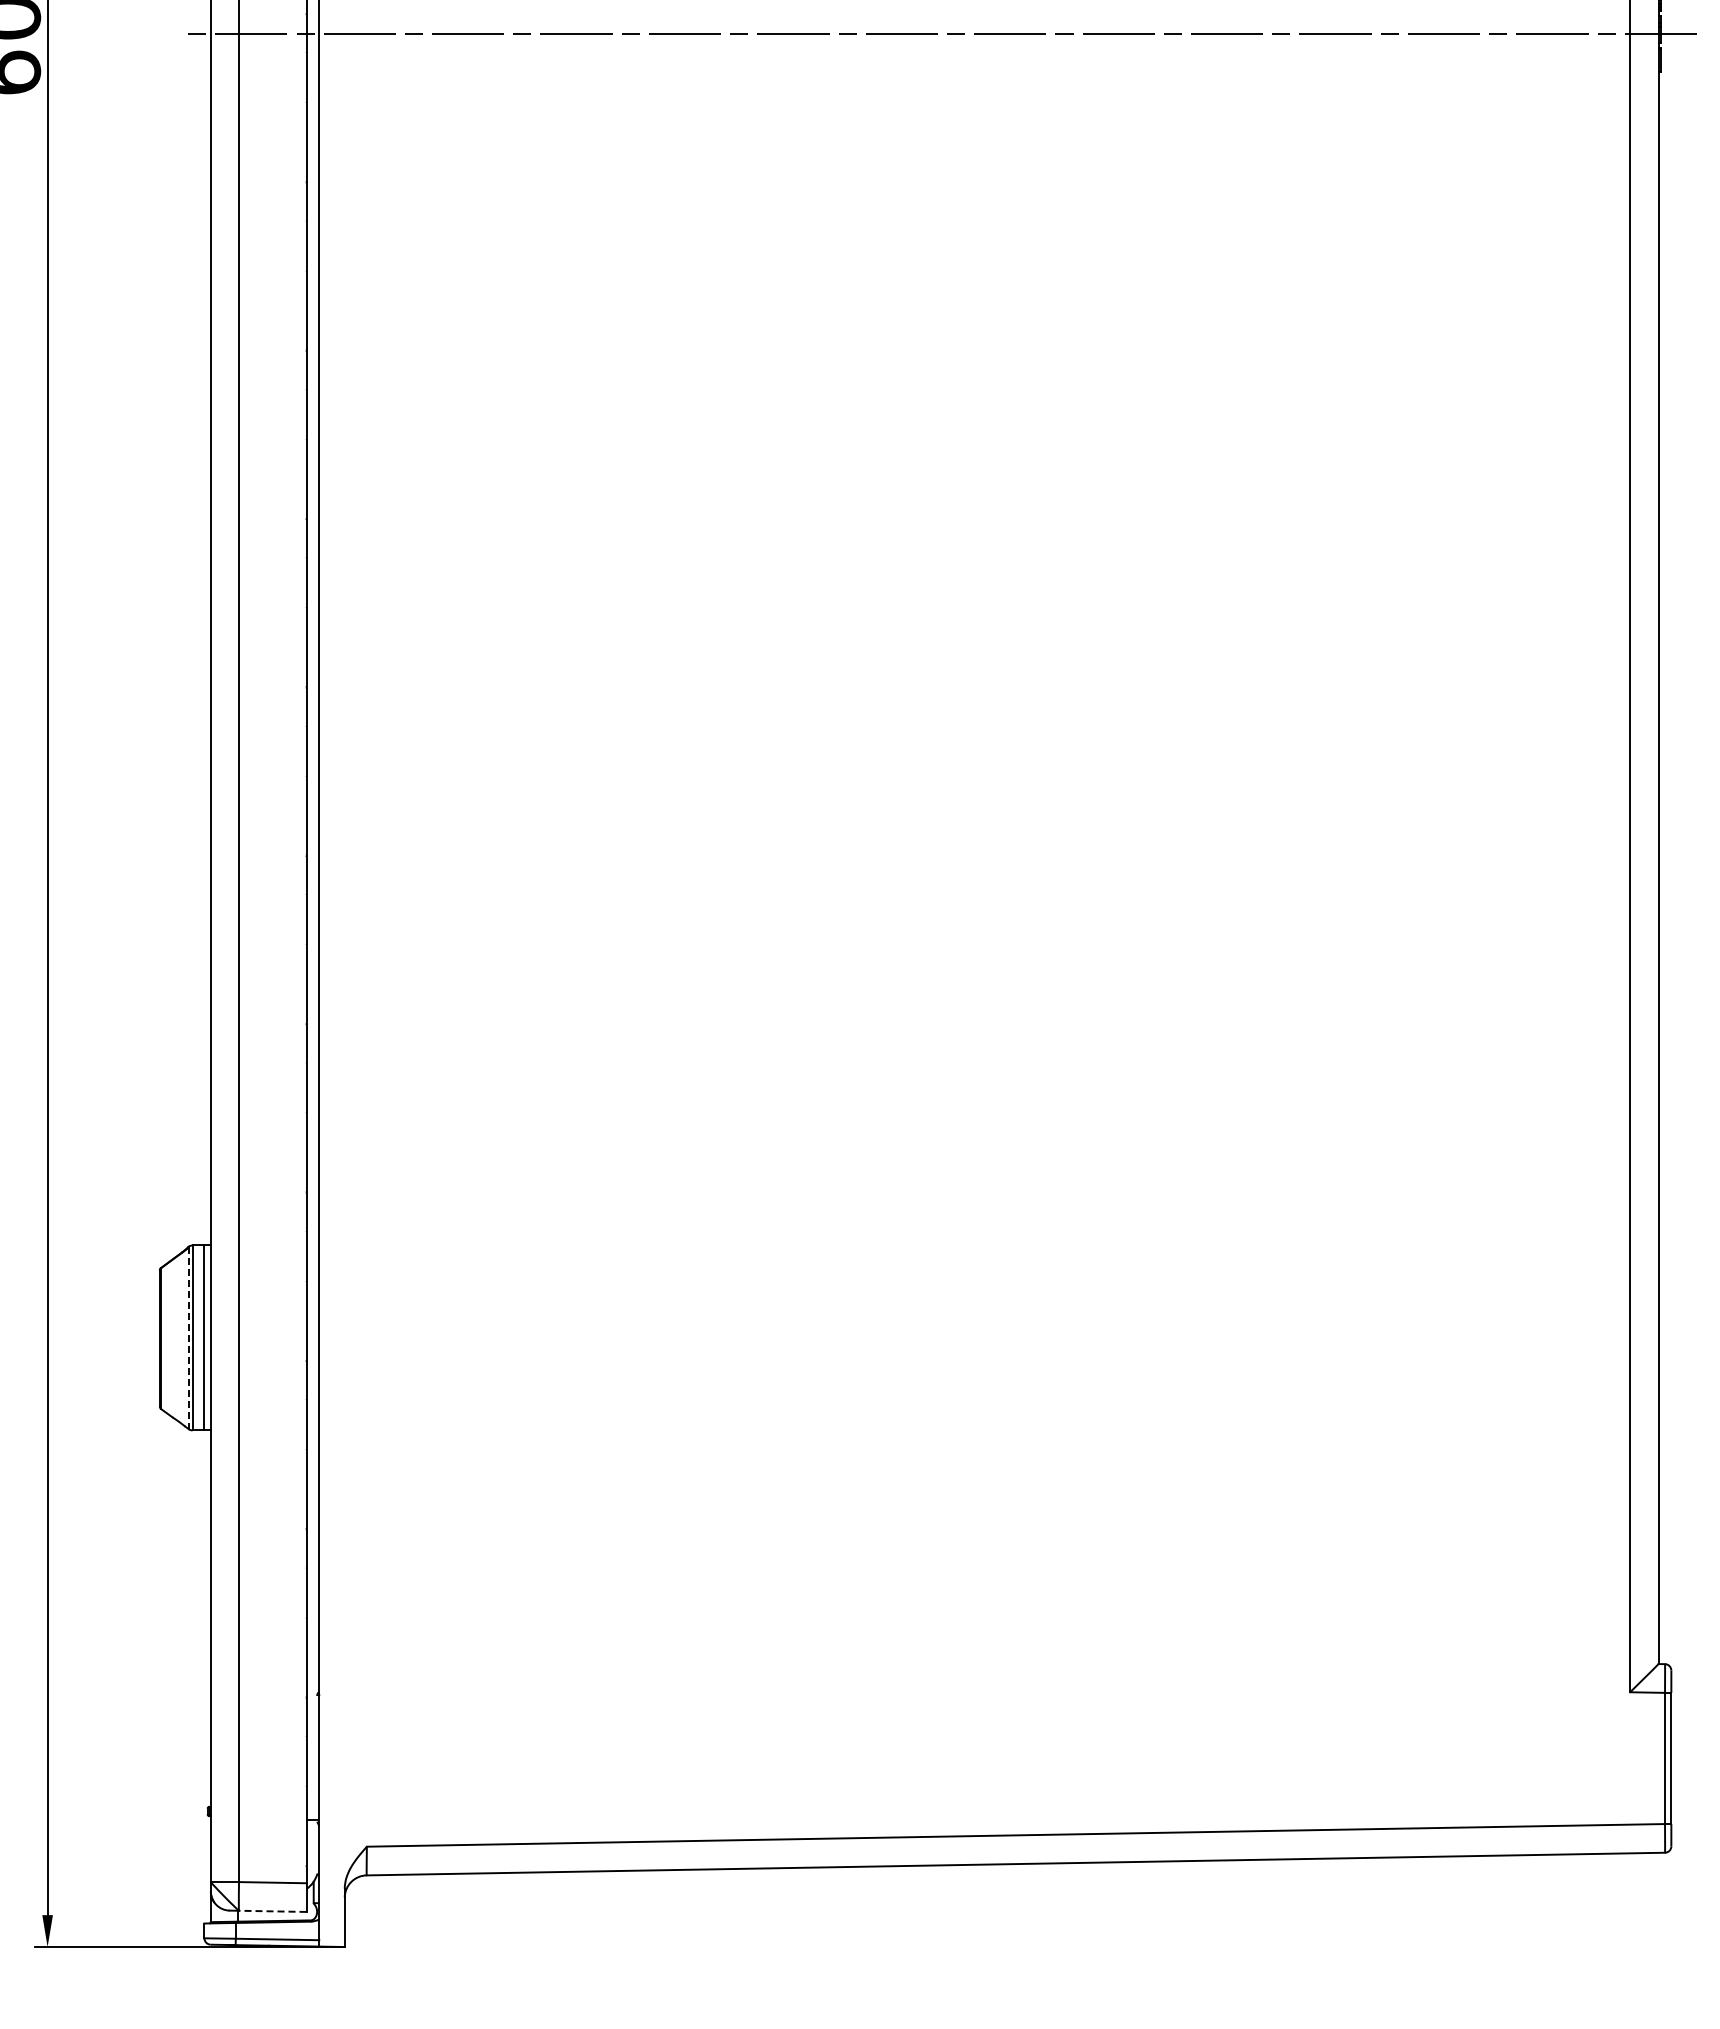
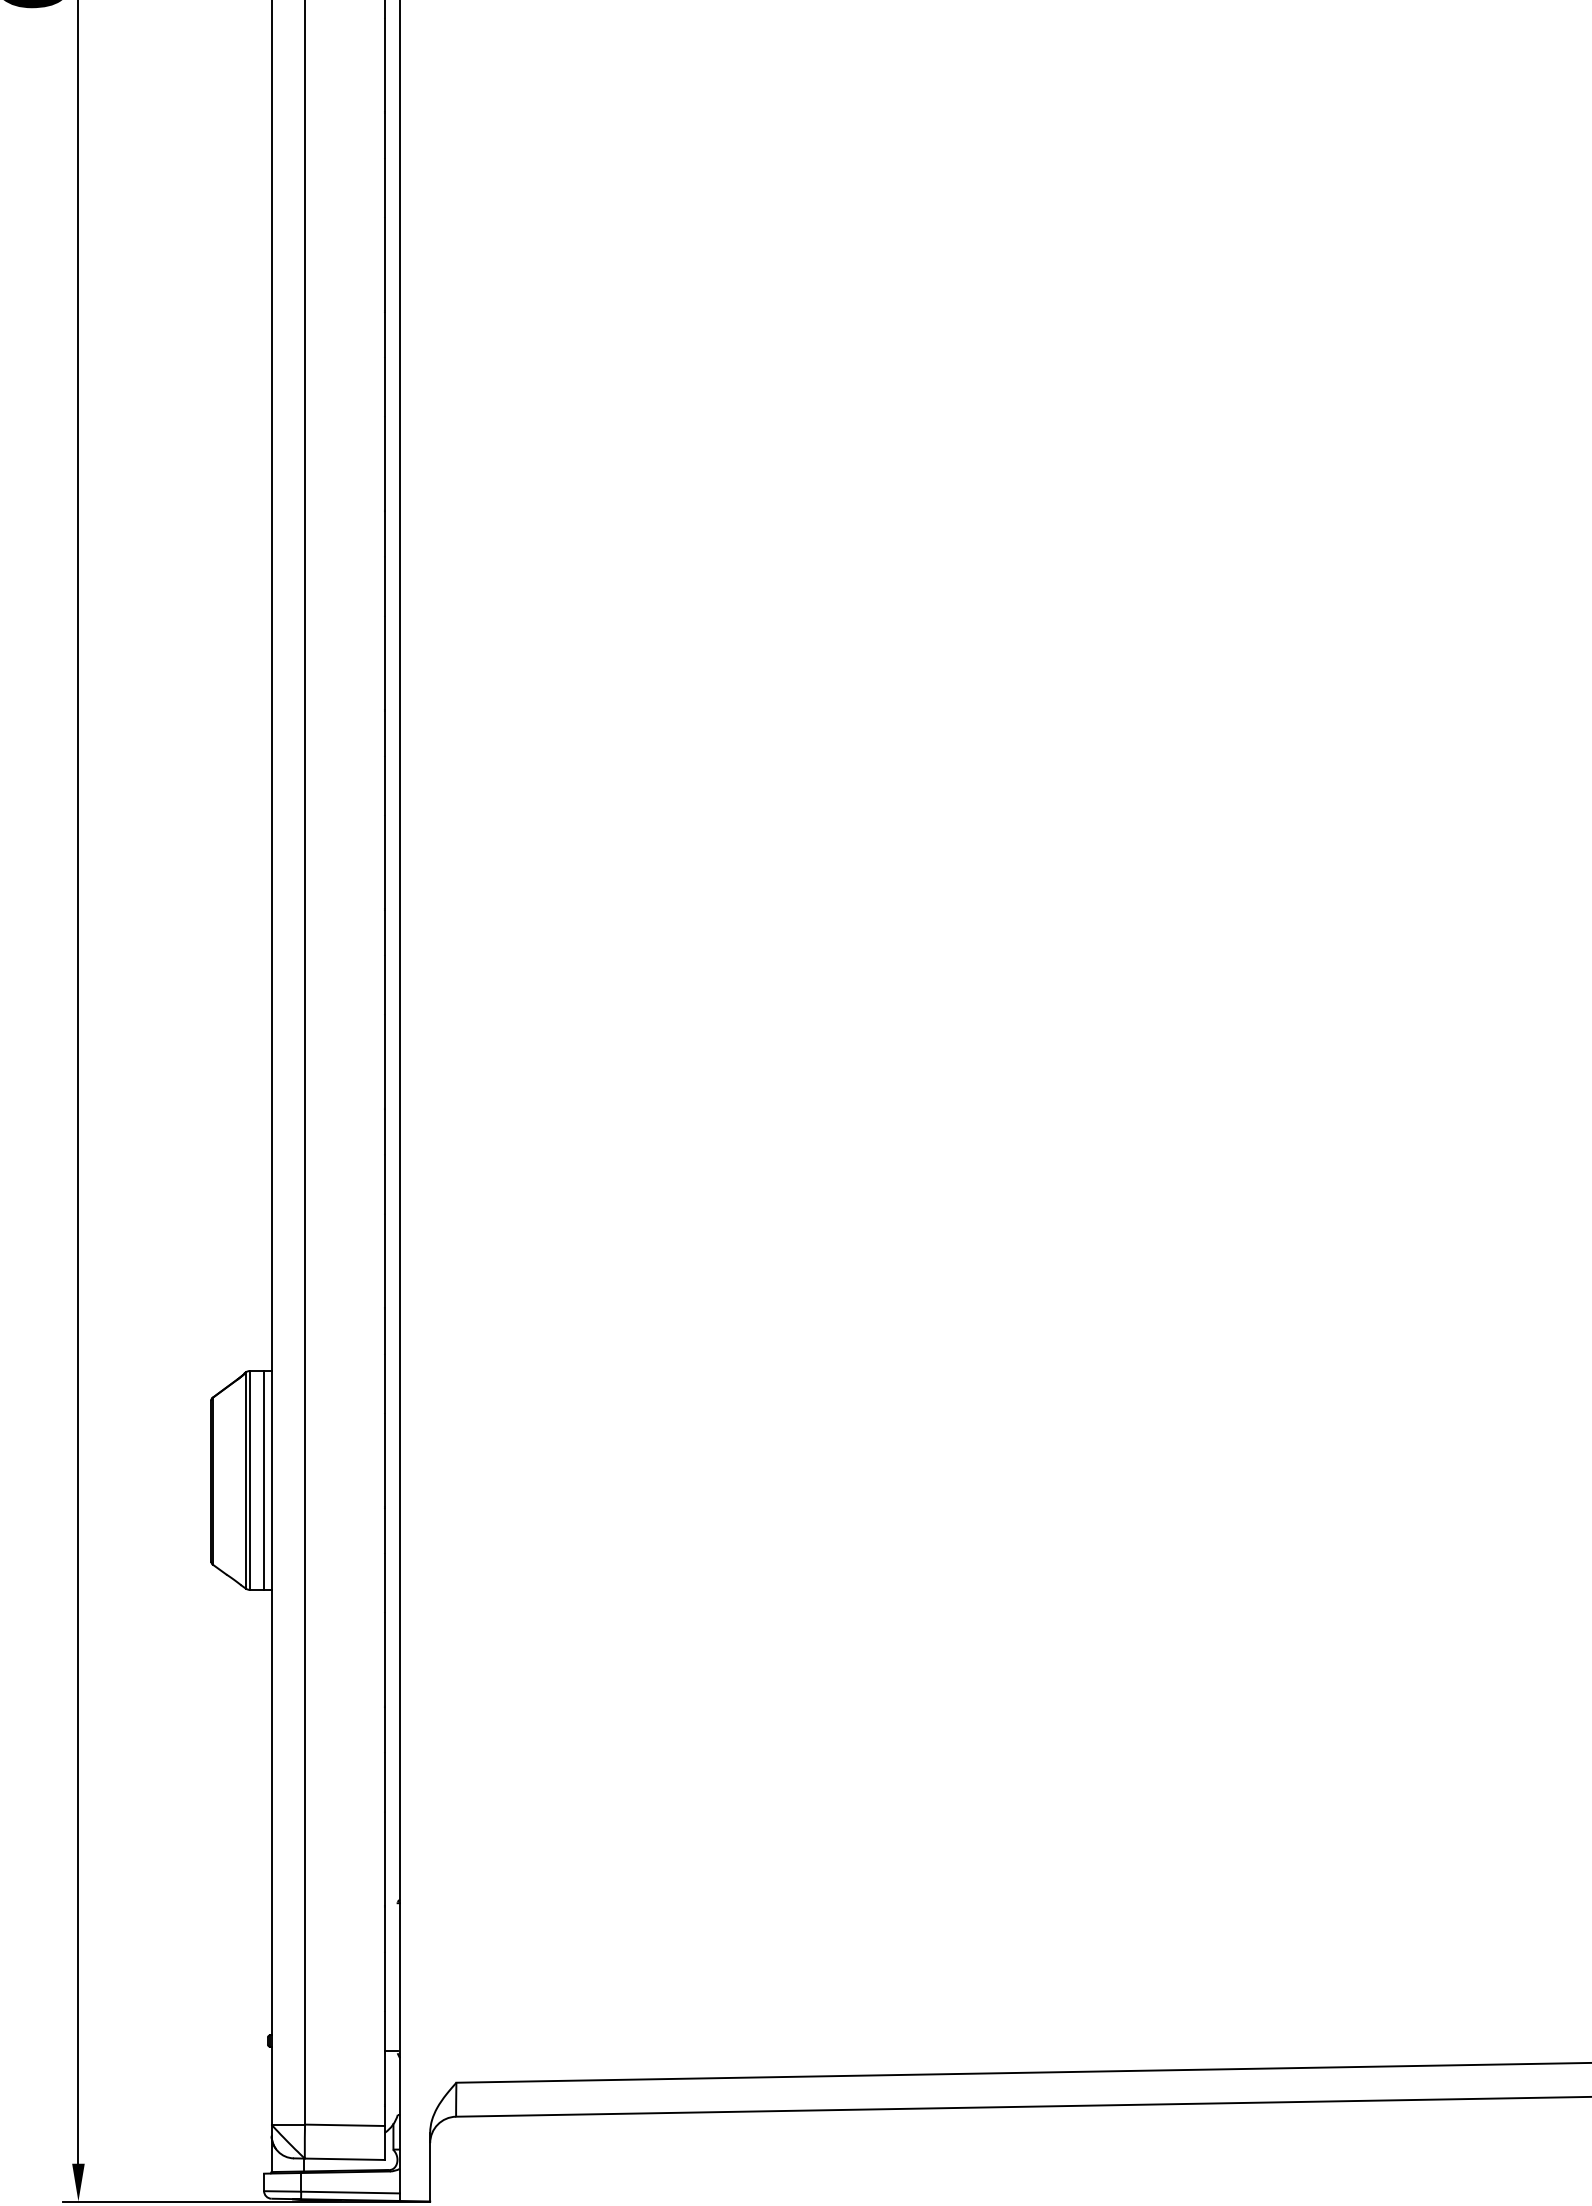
line: (188, 1338) -> (245, 1481), dashed -> solid
line: (272, 1911) -> (344, 2159), dashed -> solid

